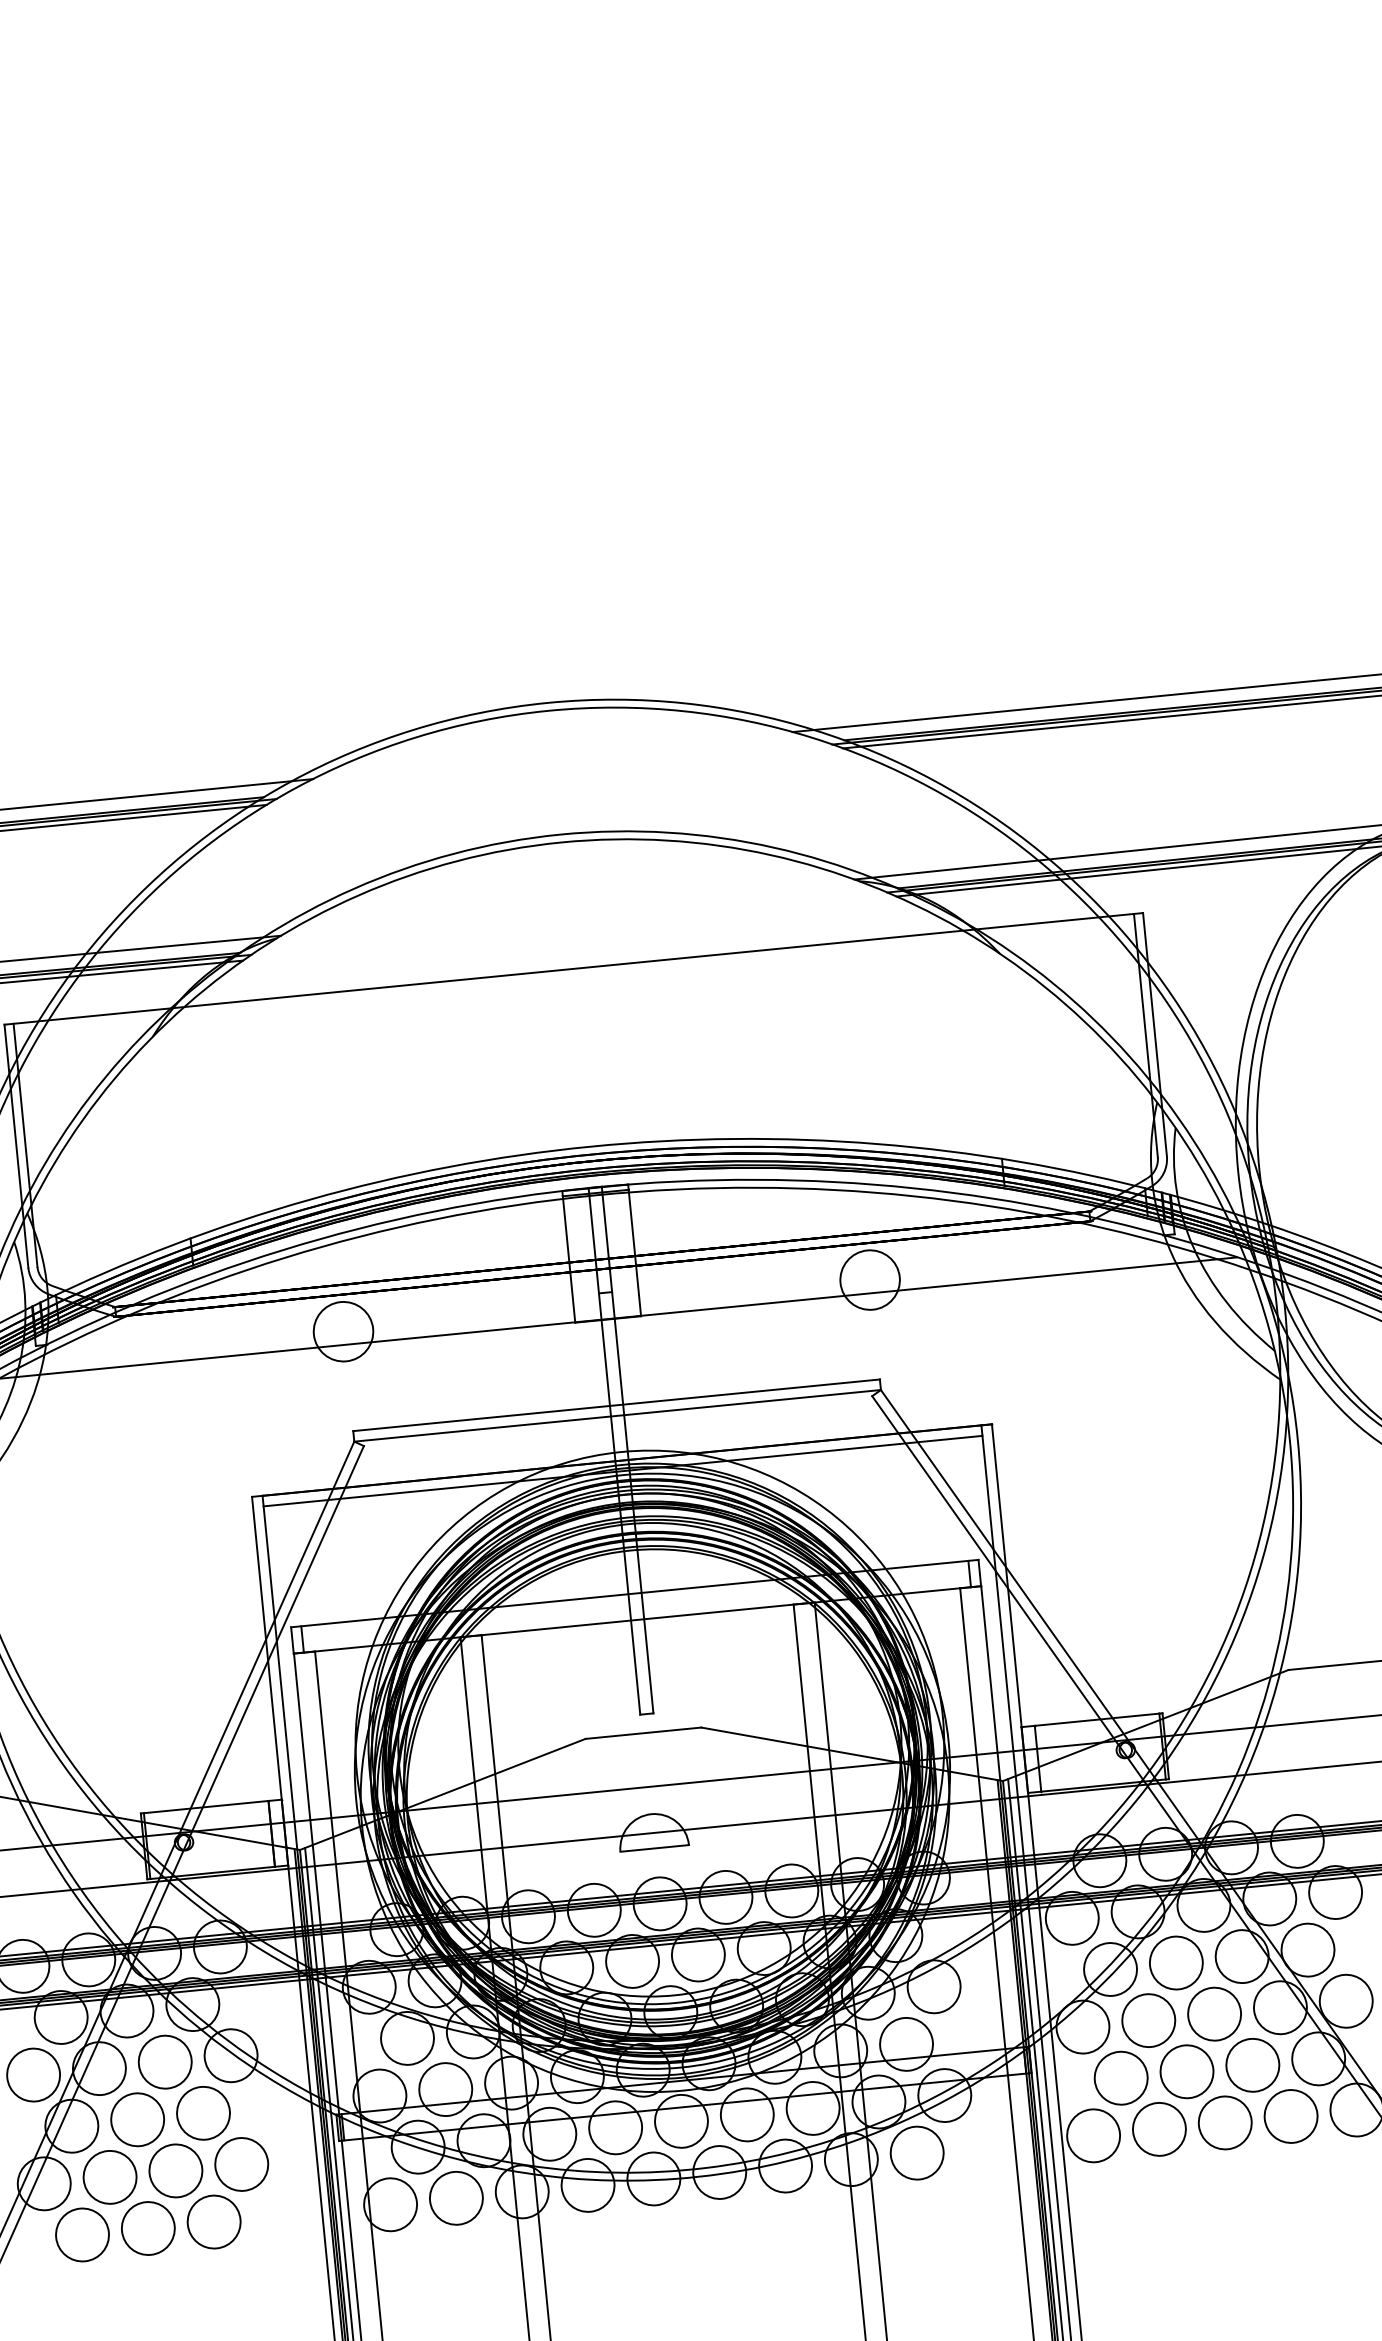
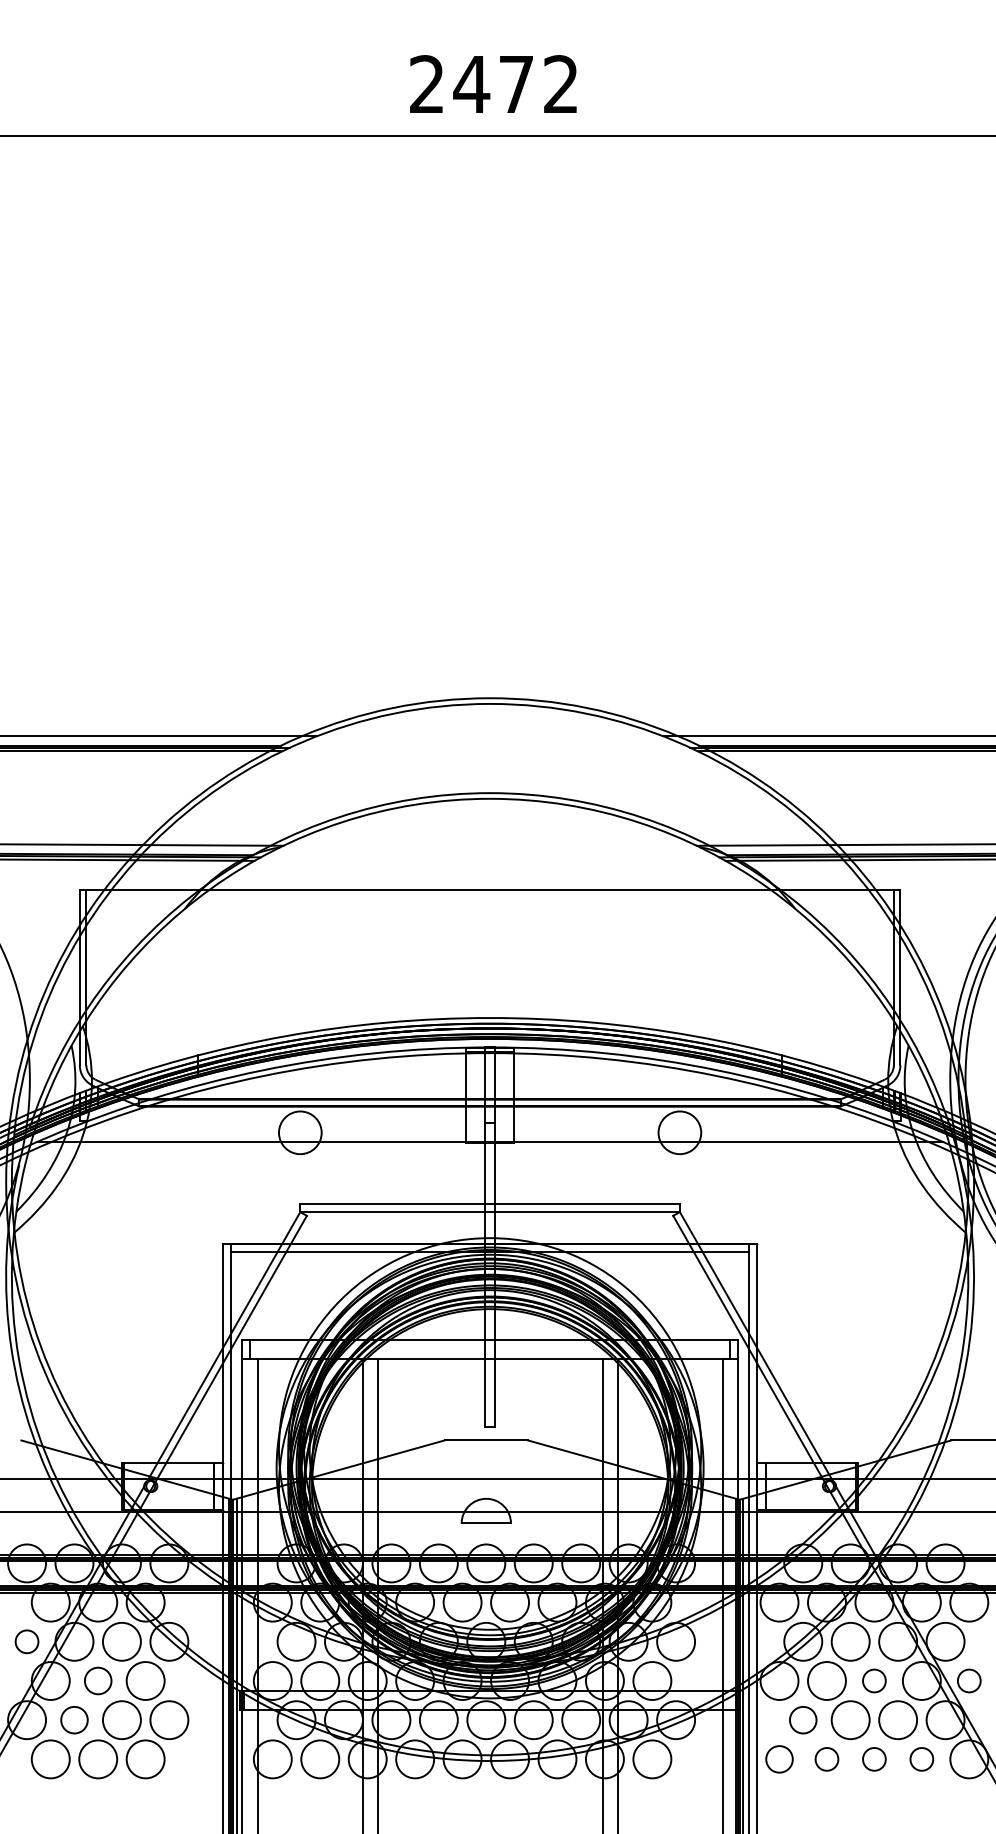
circle: (1346, 2000) -> (969, 1680), size x0.6
circle: (1214, 2013) -> (874, 1680), size x0.6
circle: (34, 2074) -> (27, 1641), size x0.6
circle: (1121, 2078) -> (803, 1720), size x0.7
circle: (1290, 2116) -> (921, 1759), size x0.6
circle: (137, 2119) -> (98, 1680), size x0.7
circle: (1225, 2123) -> (874, 1759), size x0.6
circle: (1158, 2129) -> (826, 1759), size x0.6
circle: (1093, 2136) -> (779, 1759), size x0.7
circle: (110, 2177) -> (74, 1720), size x0.7

